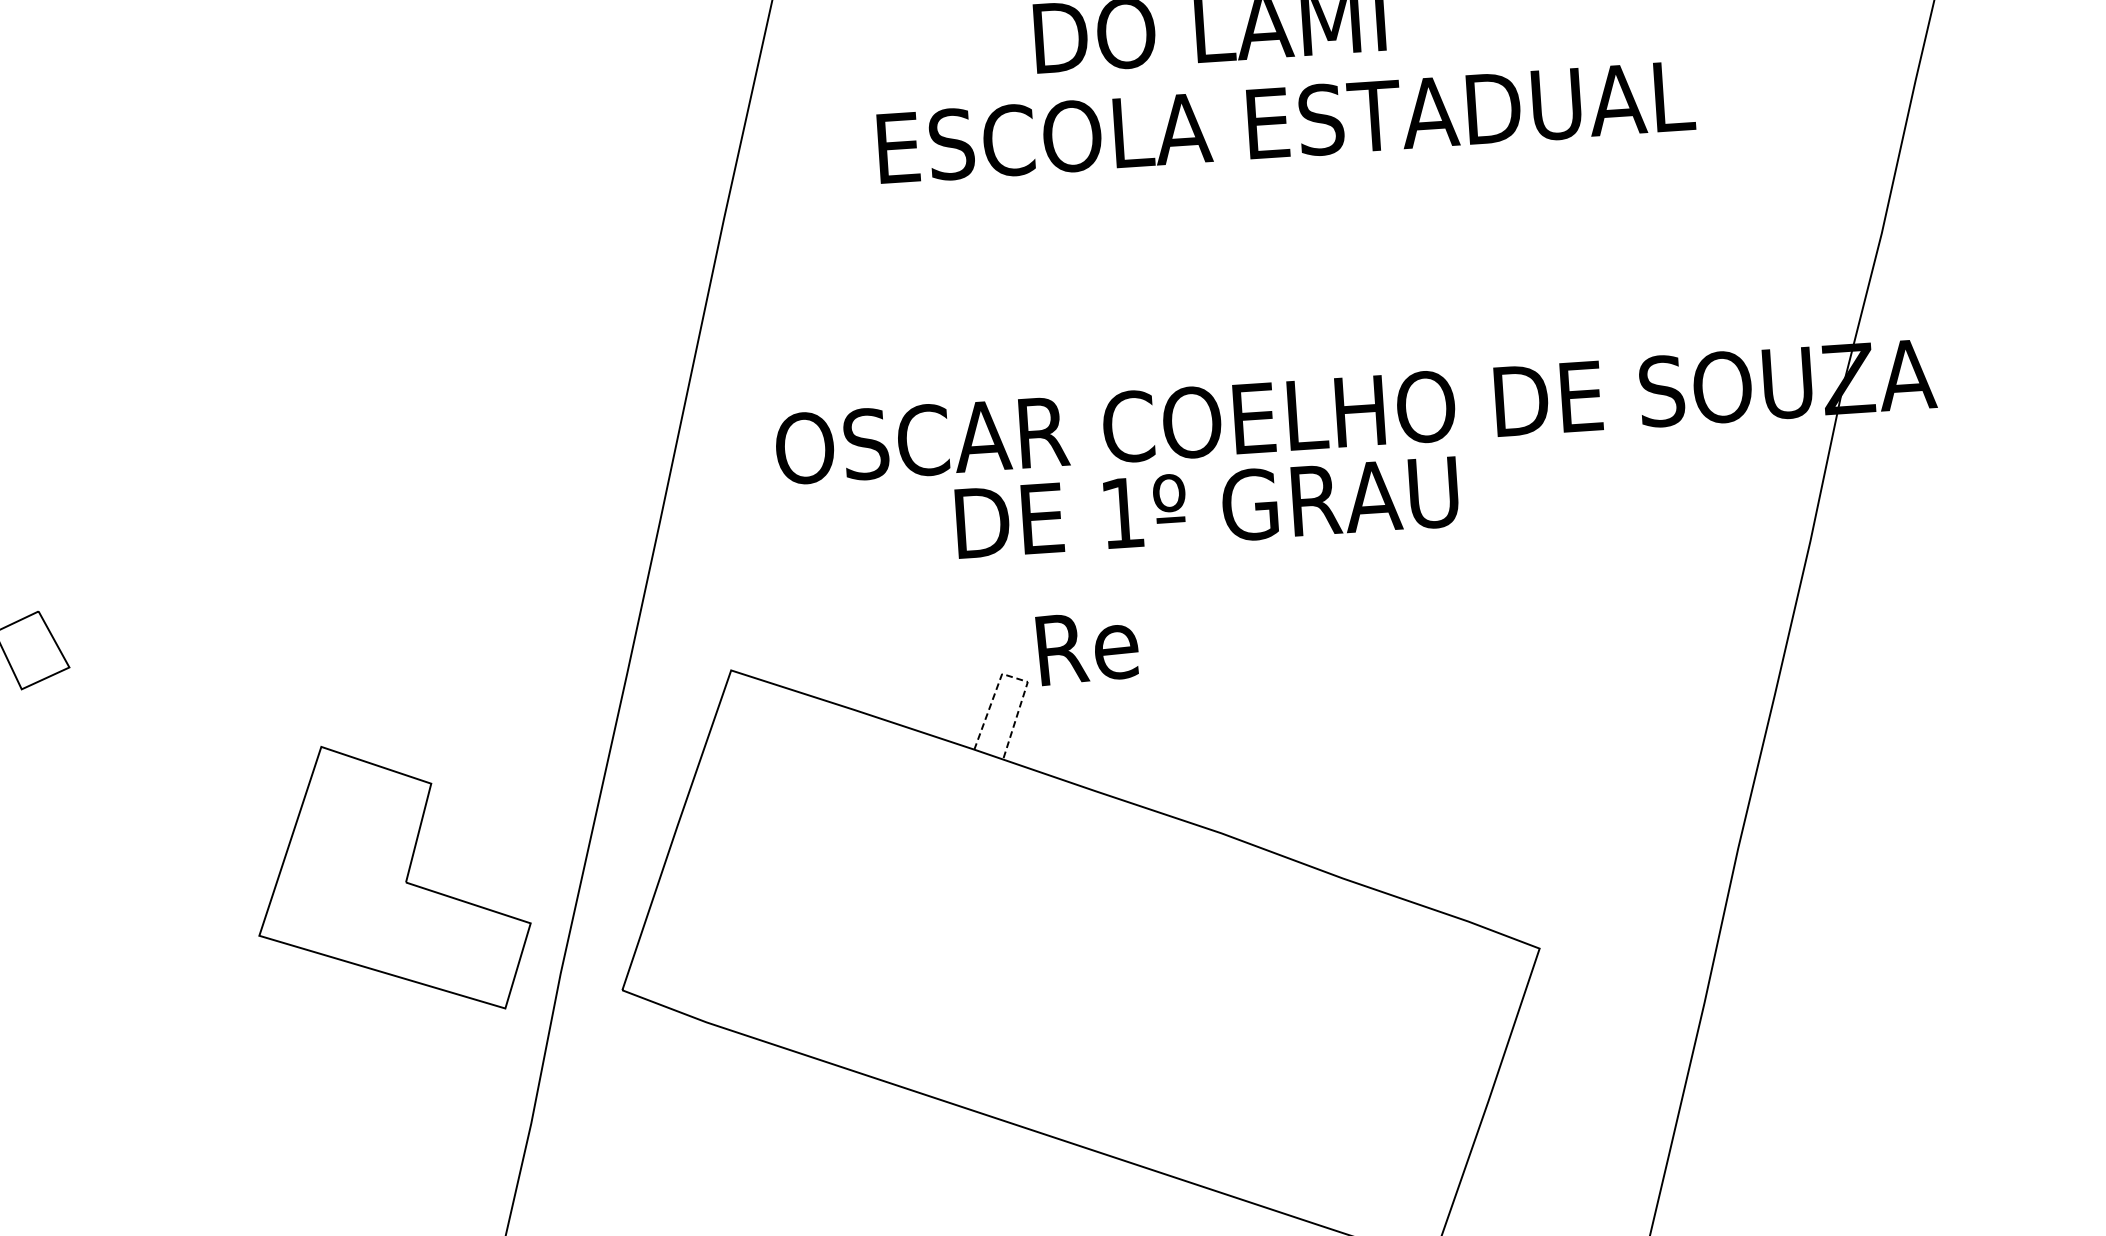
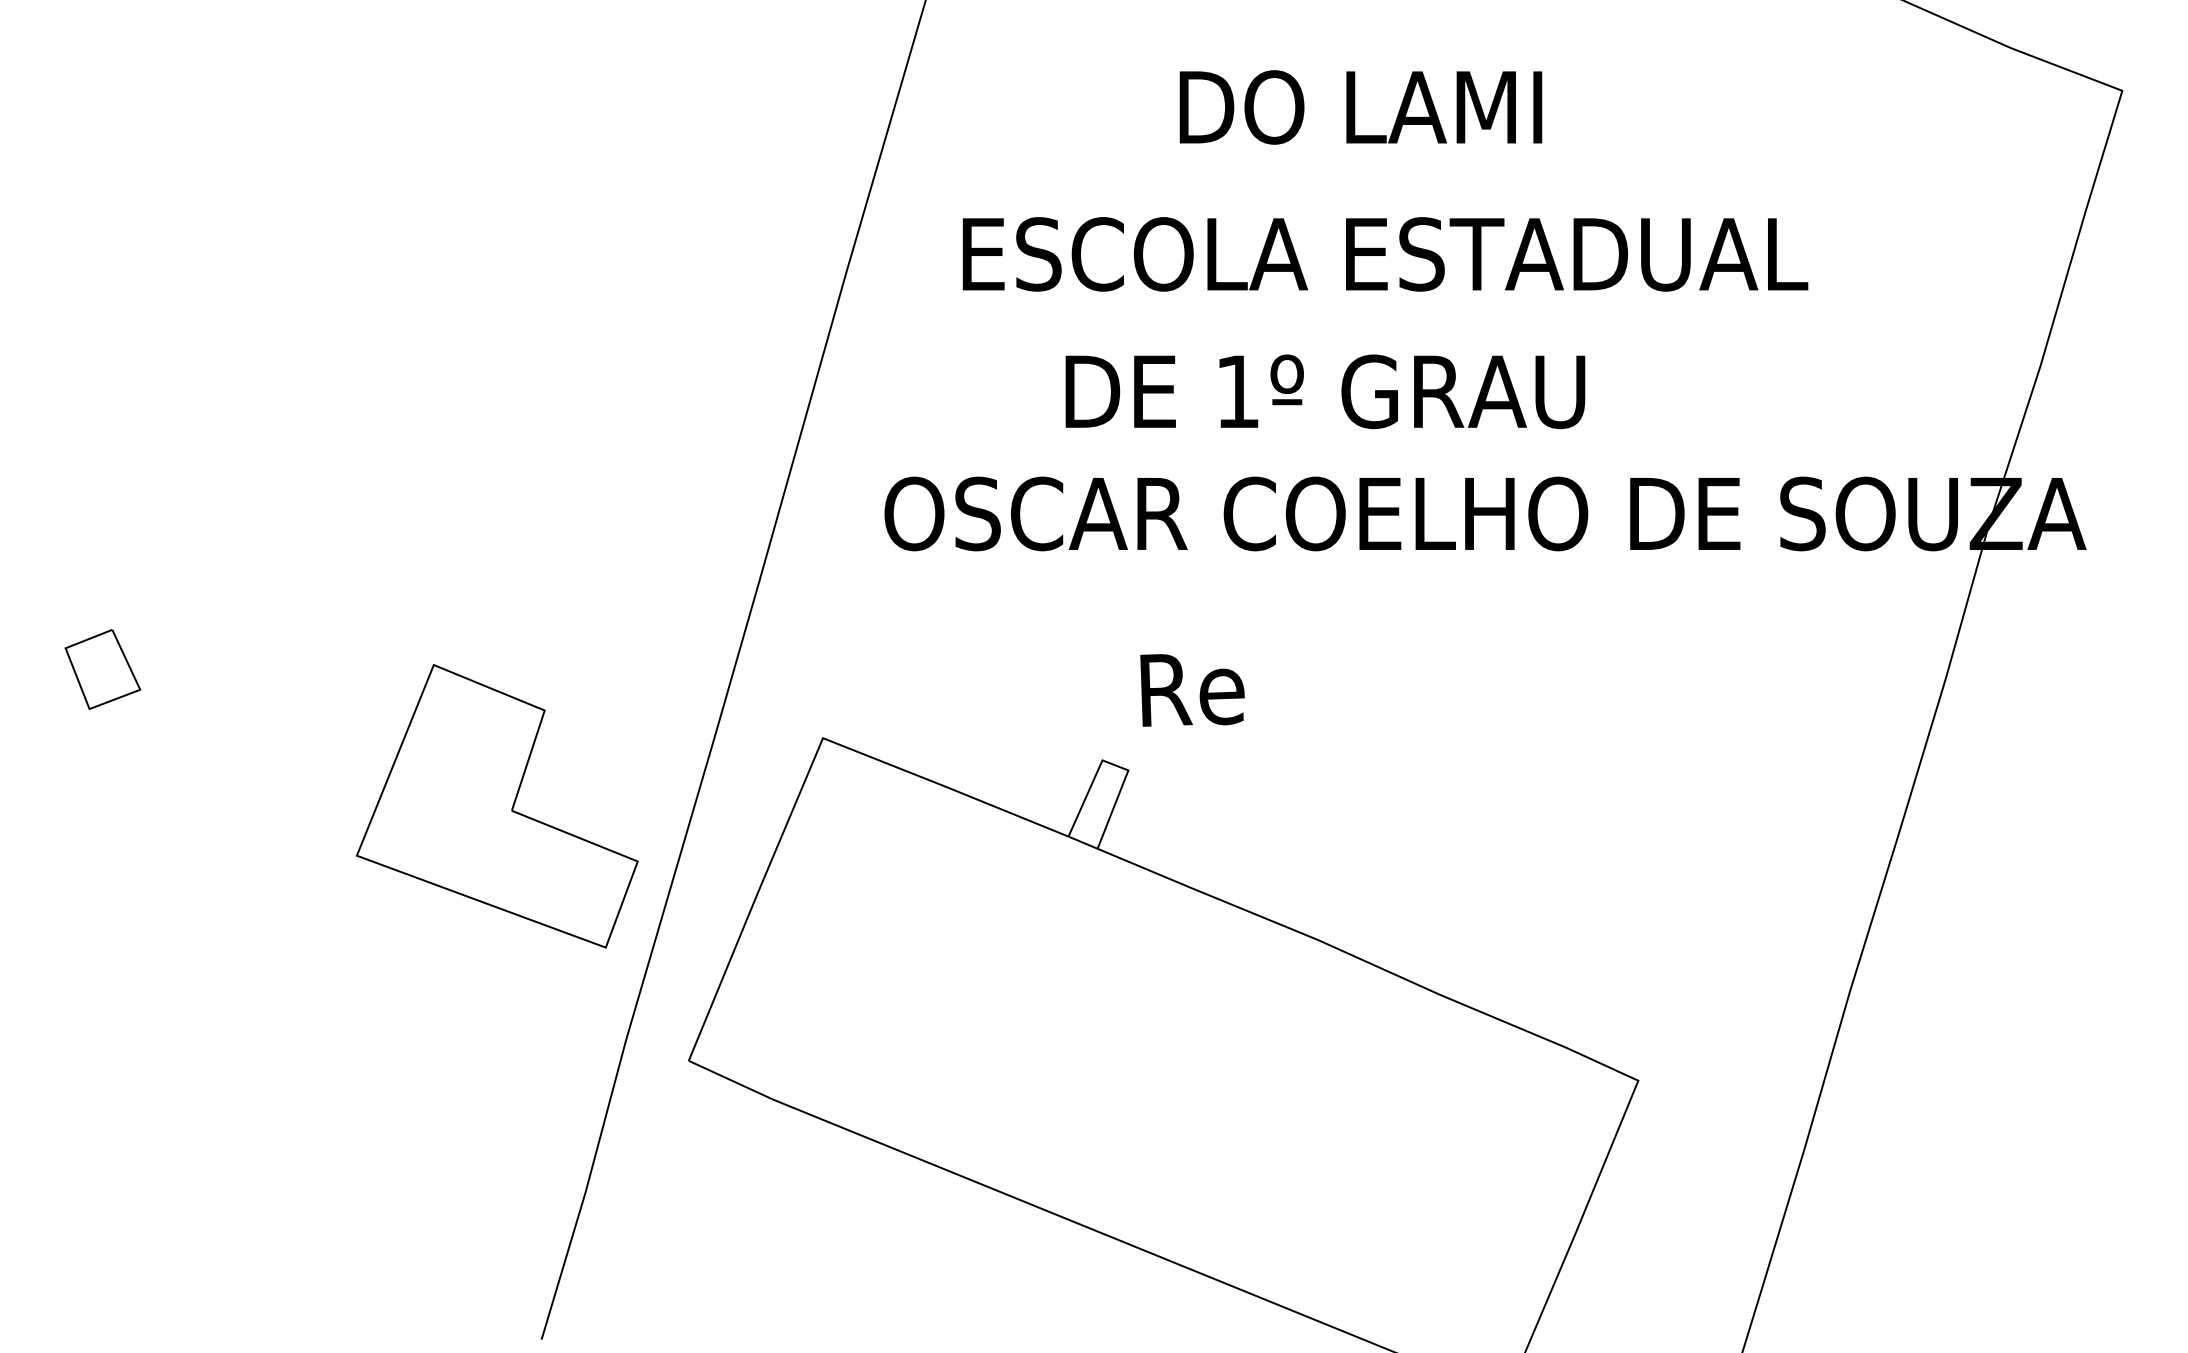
text: (1286, 122) -> (1385, 254), moved
text: (1207, 507) -> (1325, 391), moved
text: (1087, 648) -> (1192, 690), moved
line: (1016, 677) -> (1116, 765), dashed -> solid
part: (391, 879) -> (497, 806), moved

